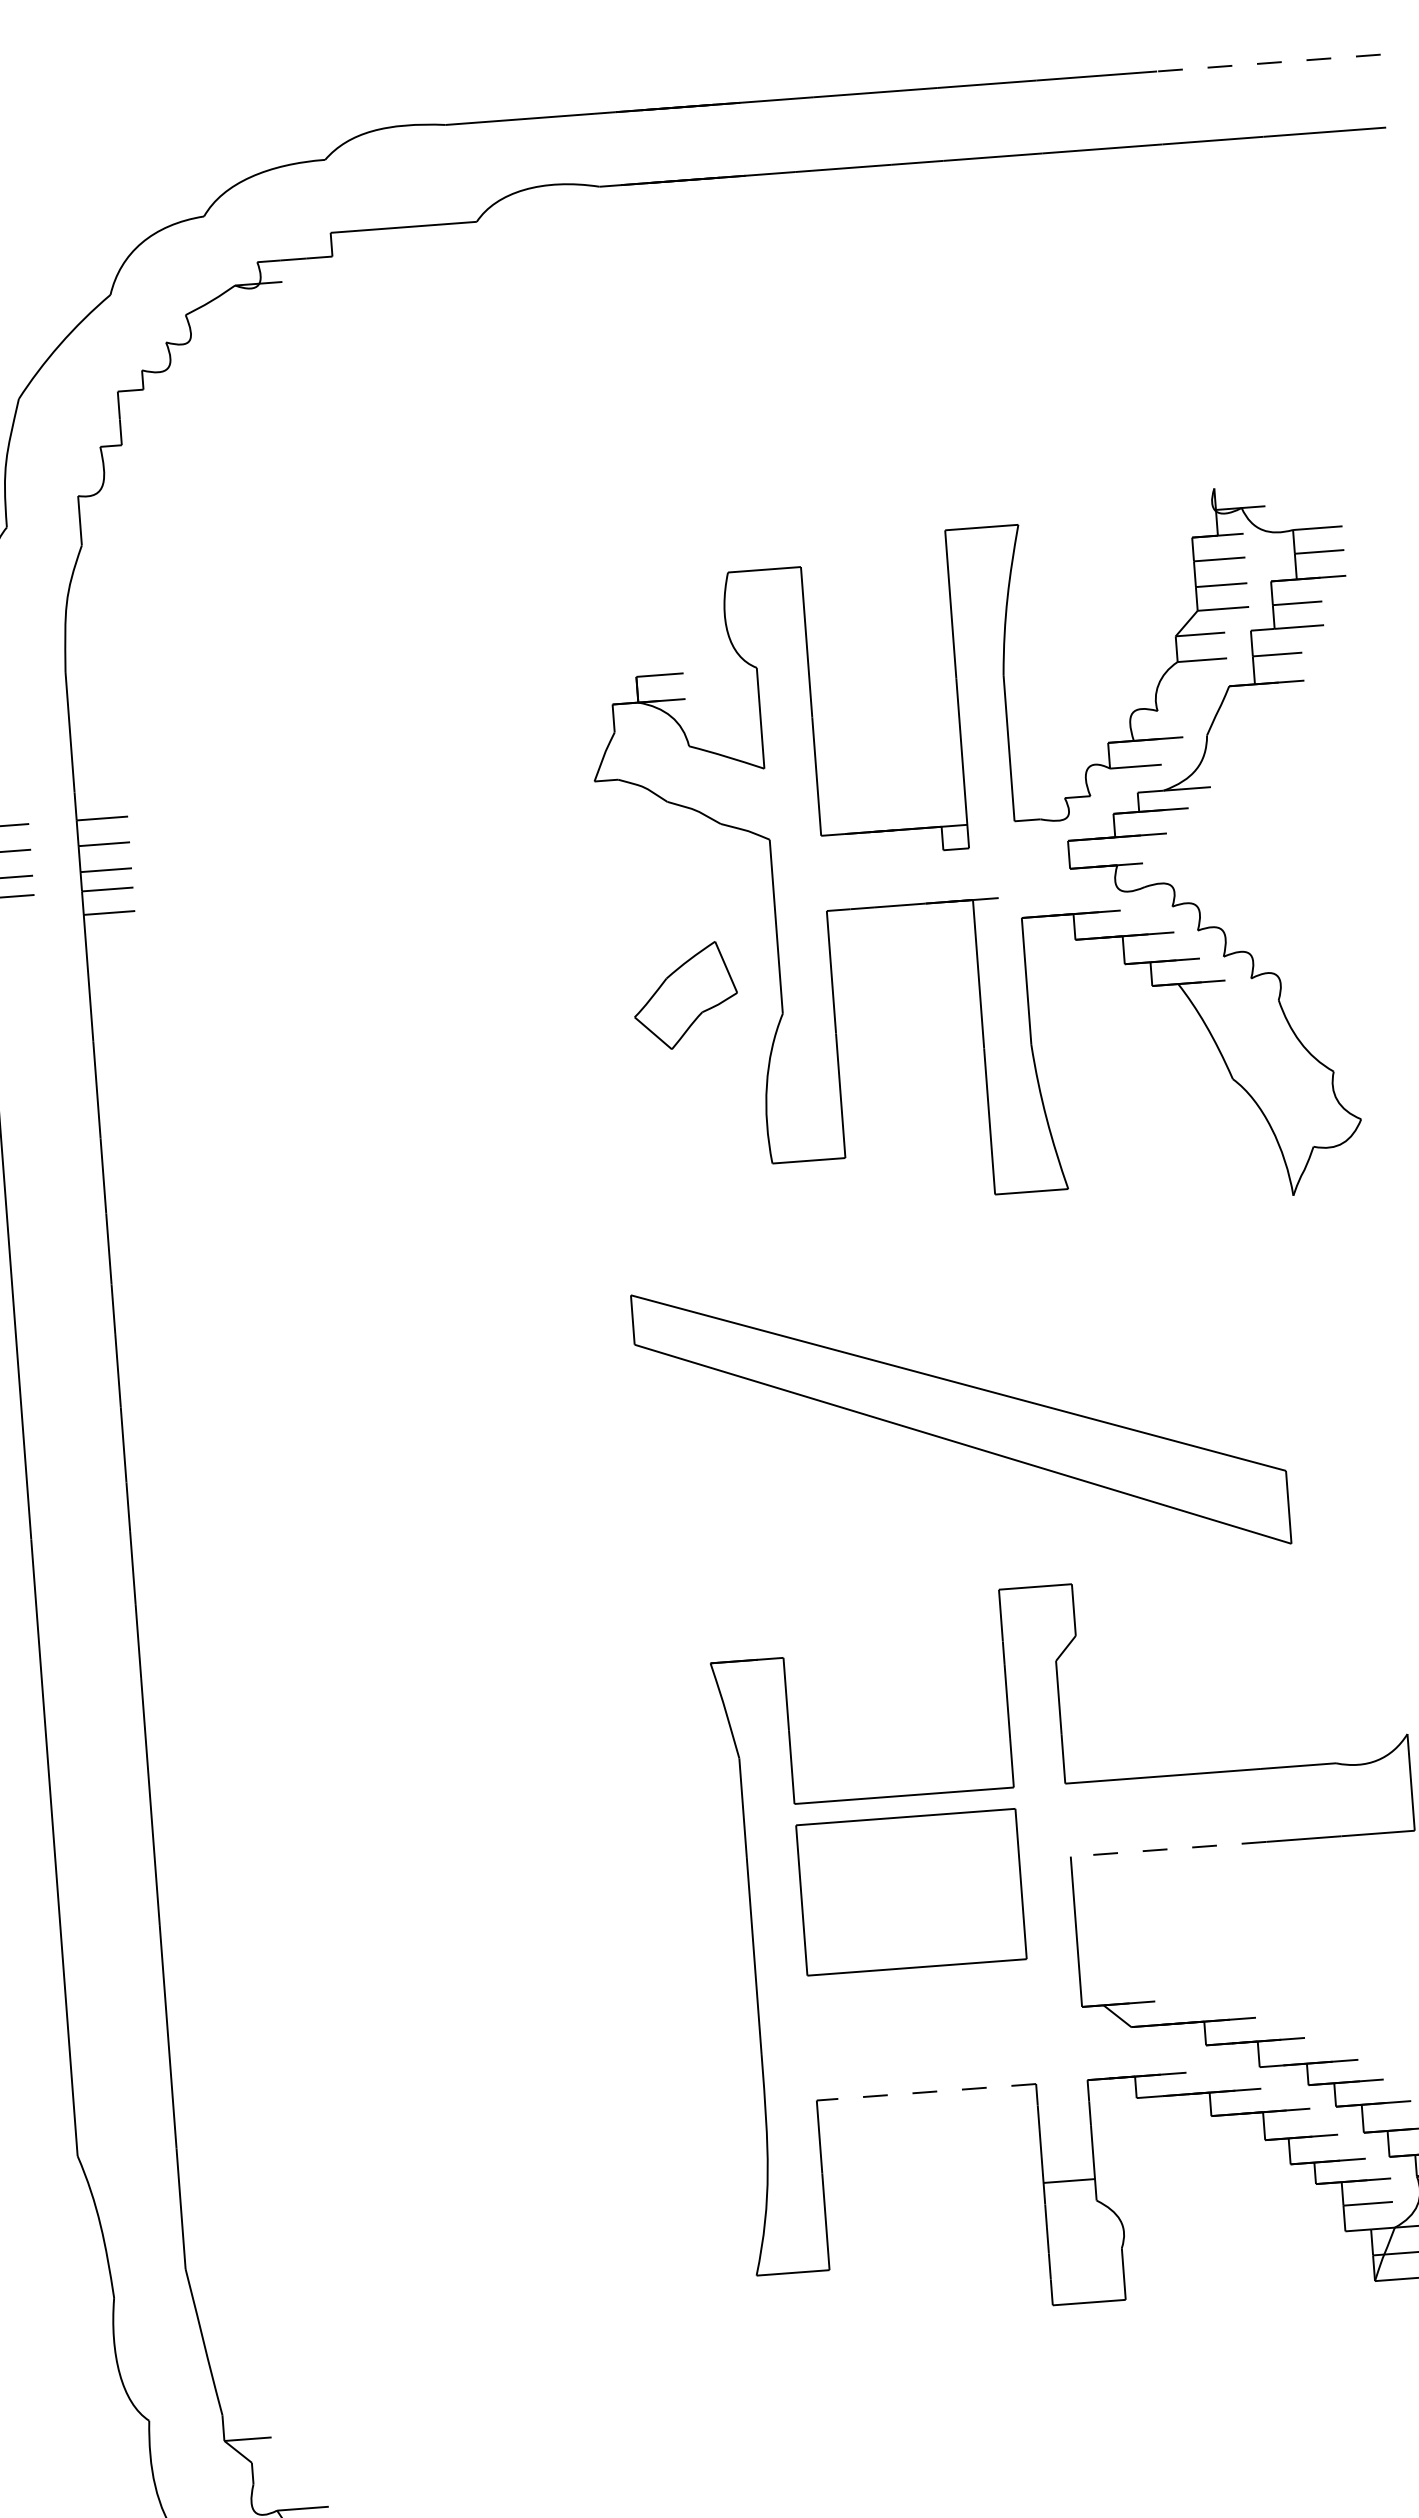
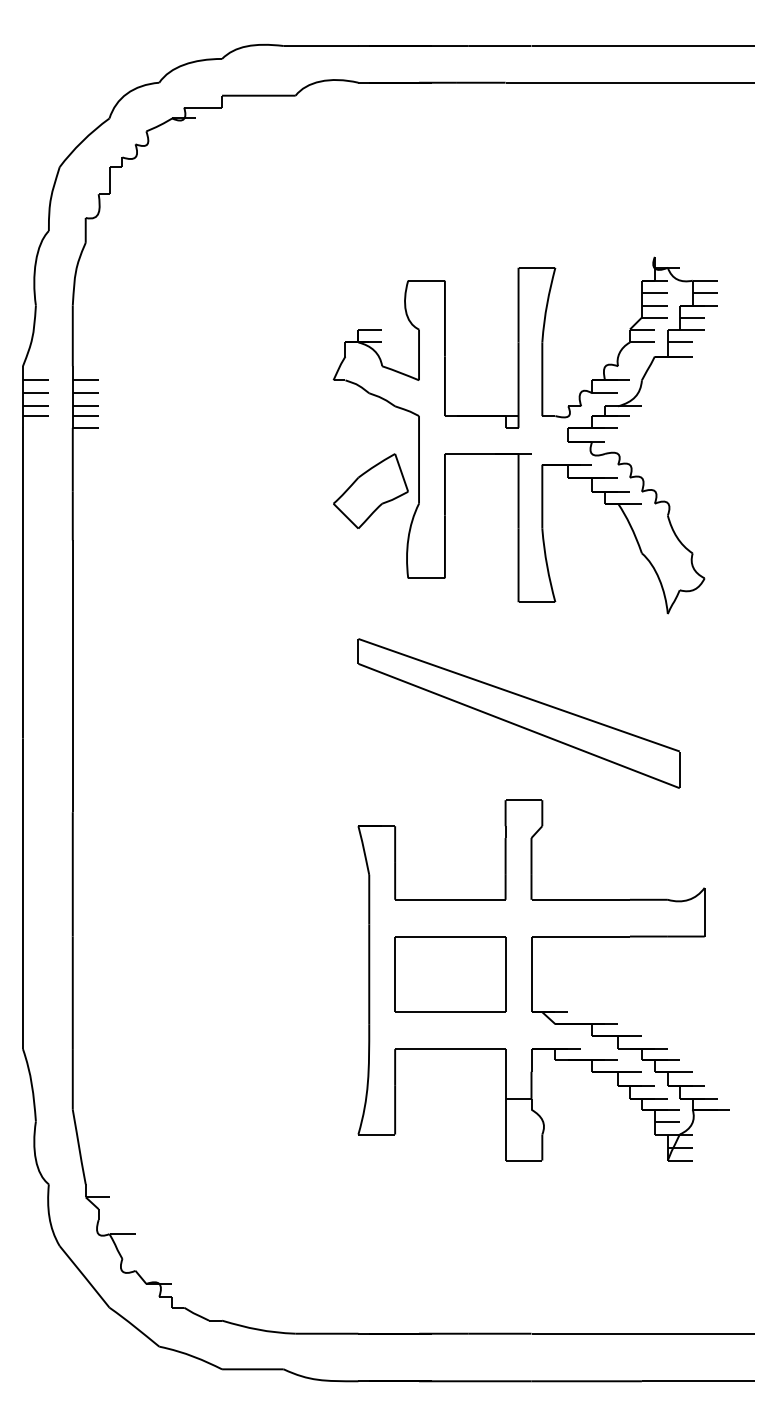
line: (1267, 64) -> (697, 46), dashed -> solid
part: (684, 994) -> (370, 490), size x1.43
part: (960, 1419) -> (518, 713), moved
line: (1168, 1849) -> (580, 936), dashed -> solid
part: (911, 1892) -> (450, 974), moved
line: (924, 2093) -> (449, 1049), dashed -> solid

